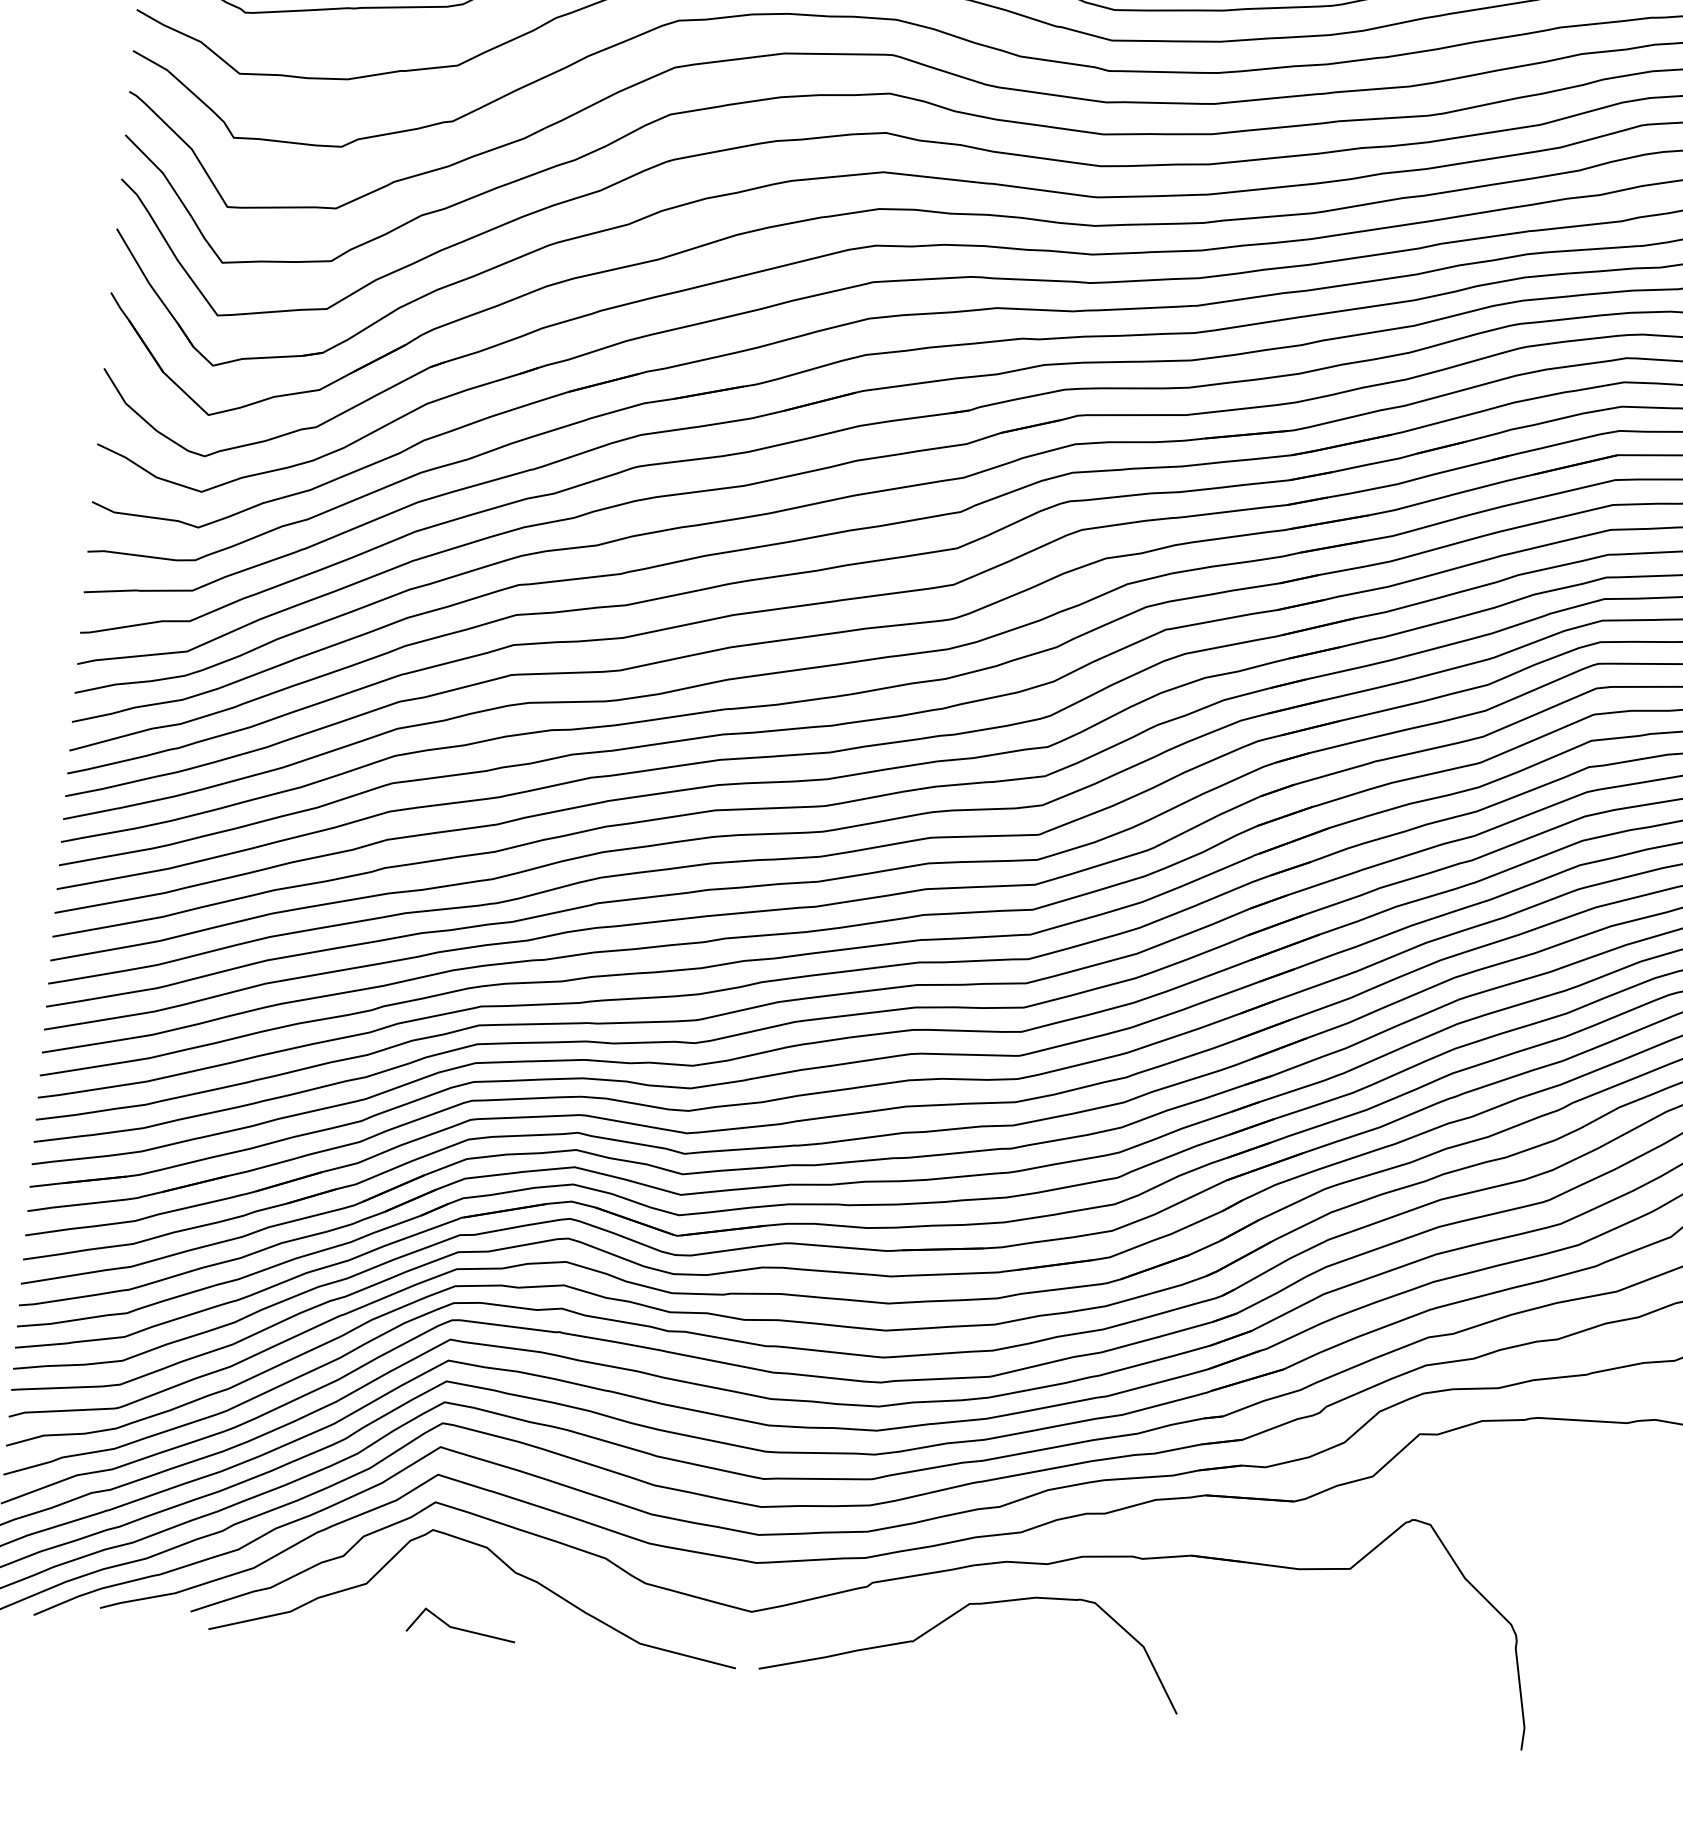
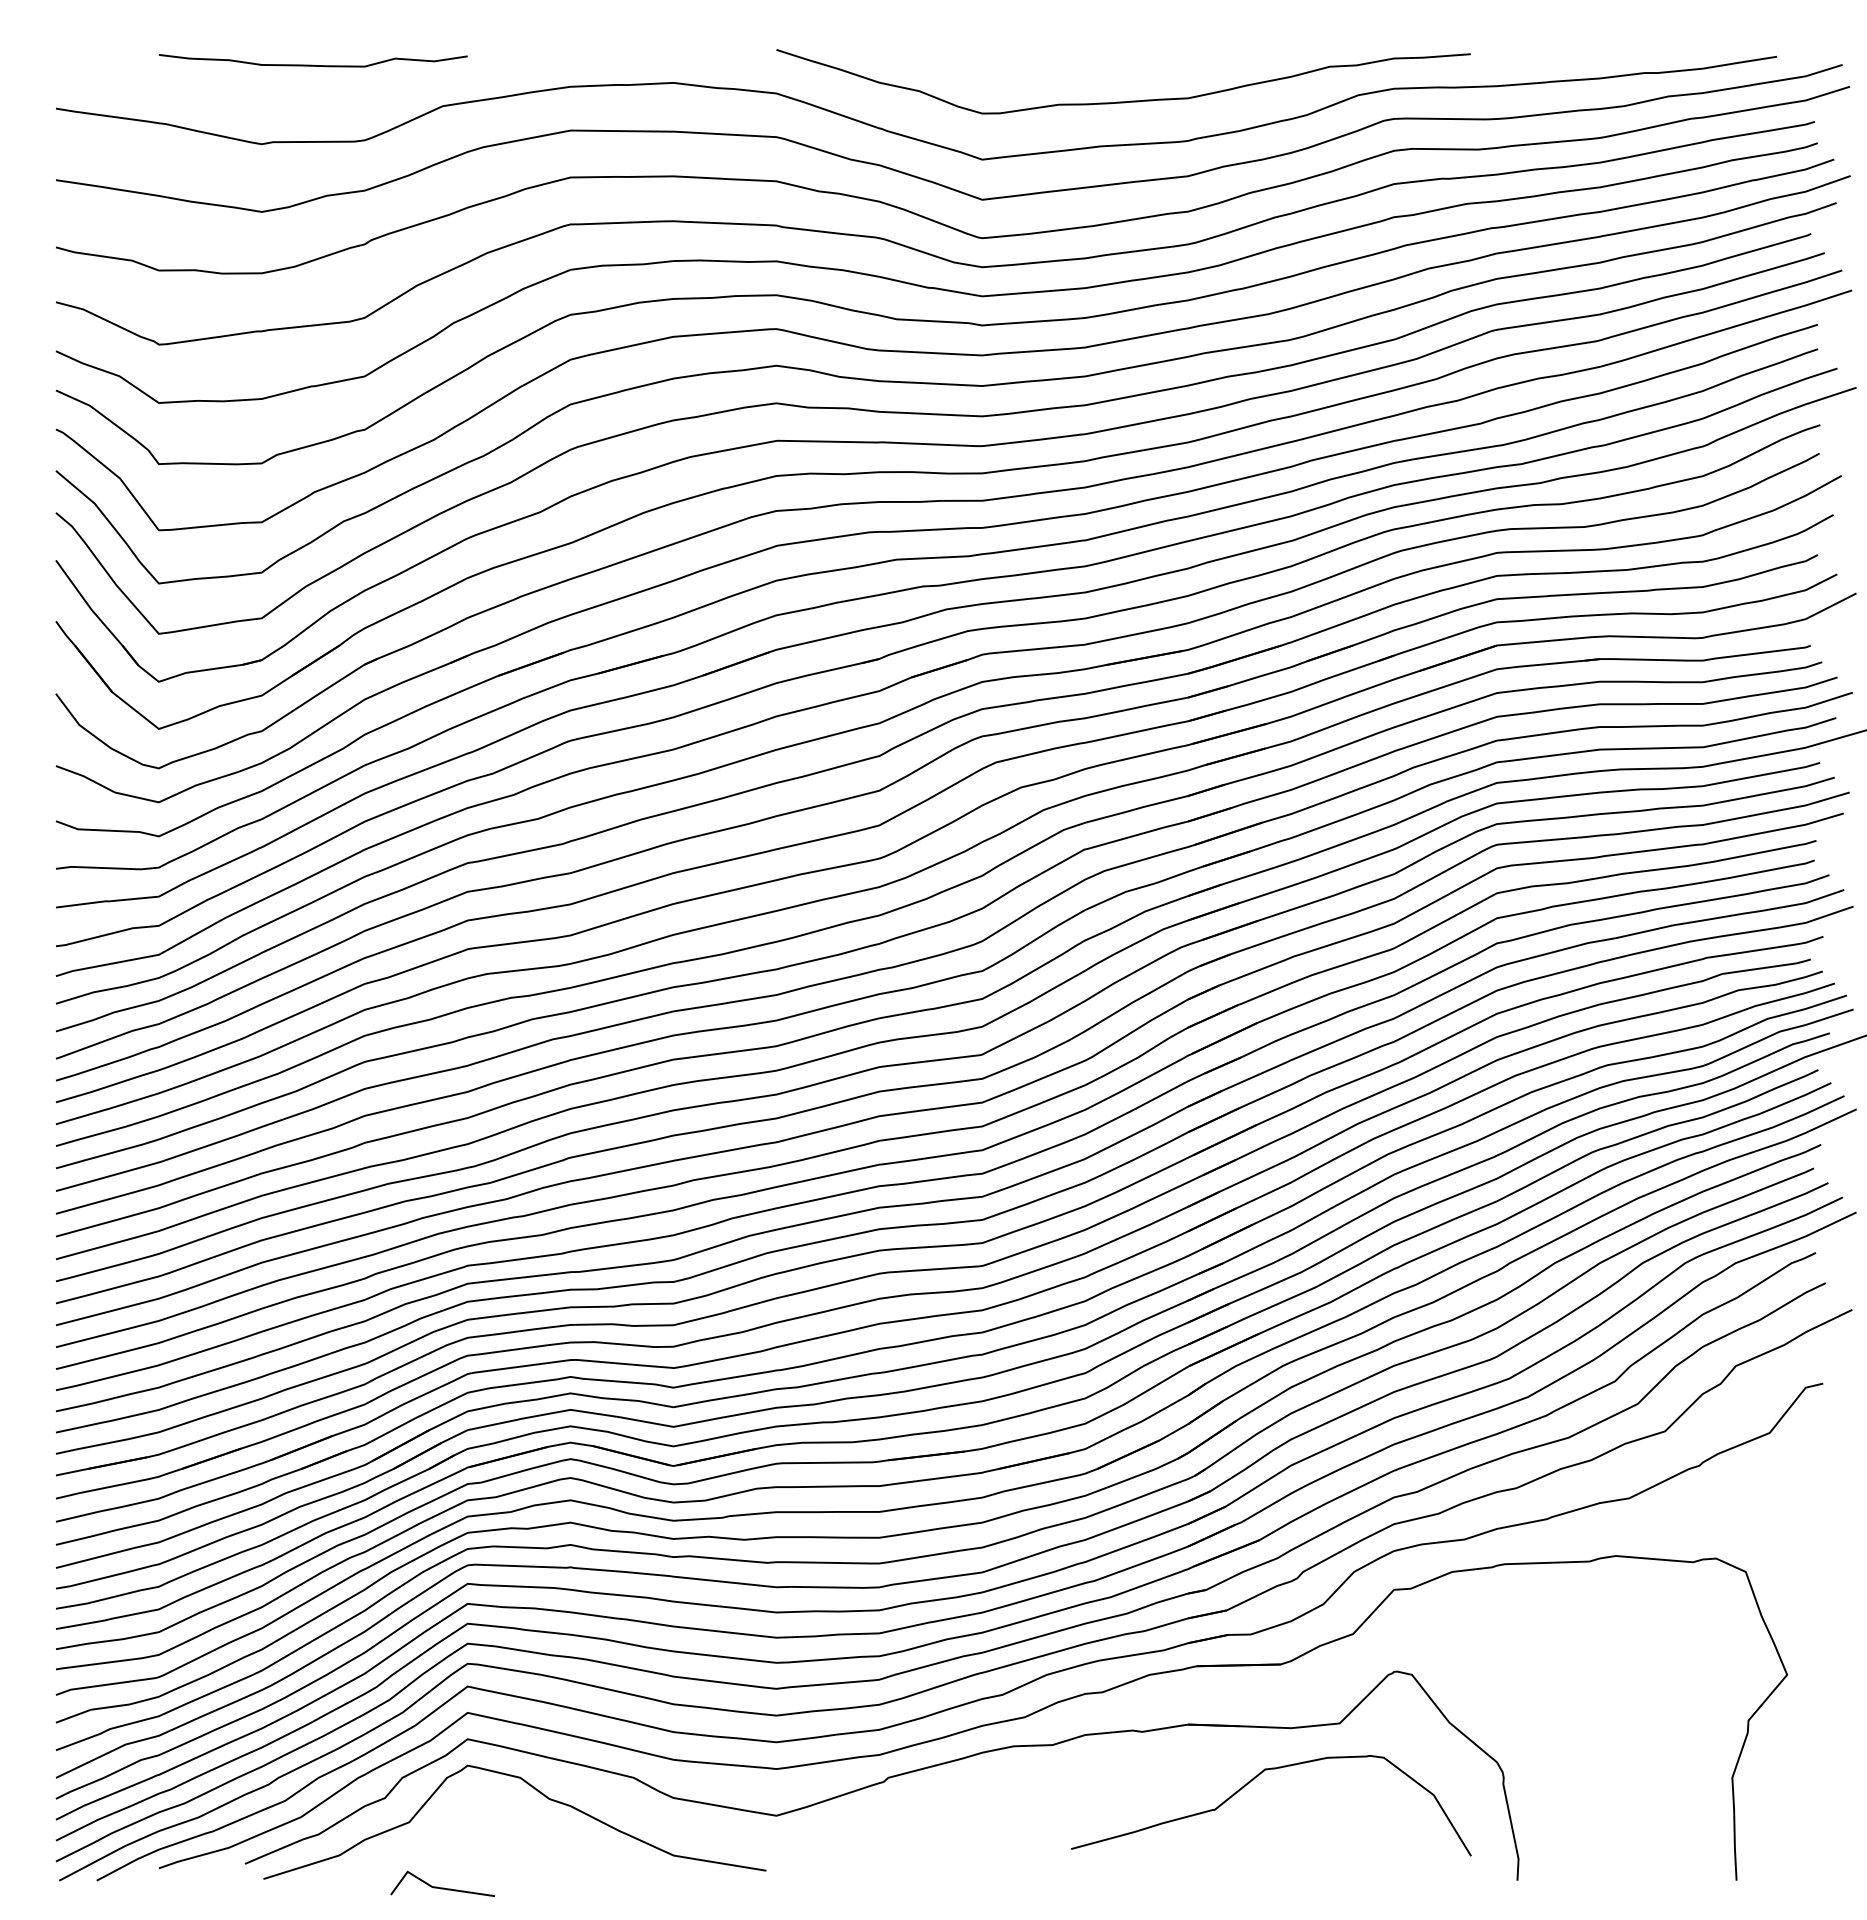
curve: (956, 1614) -> (1253, 1780), moved
line: (460, 1628) -> (442, 1887), moved

